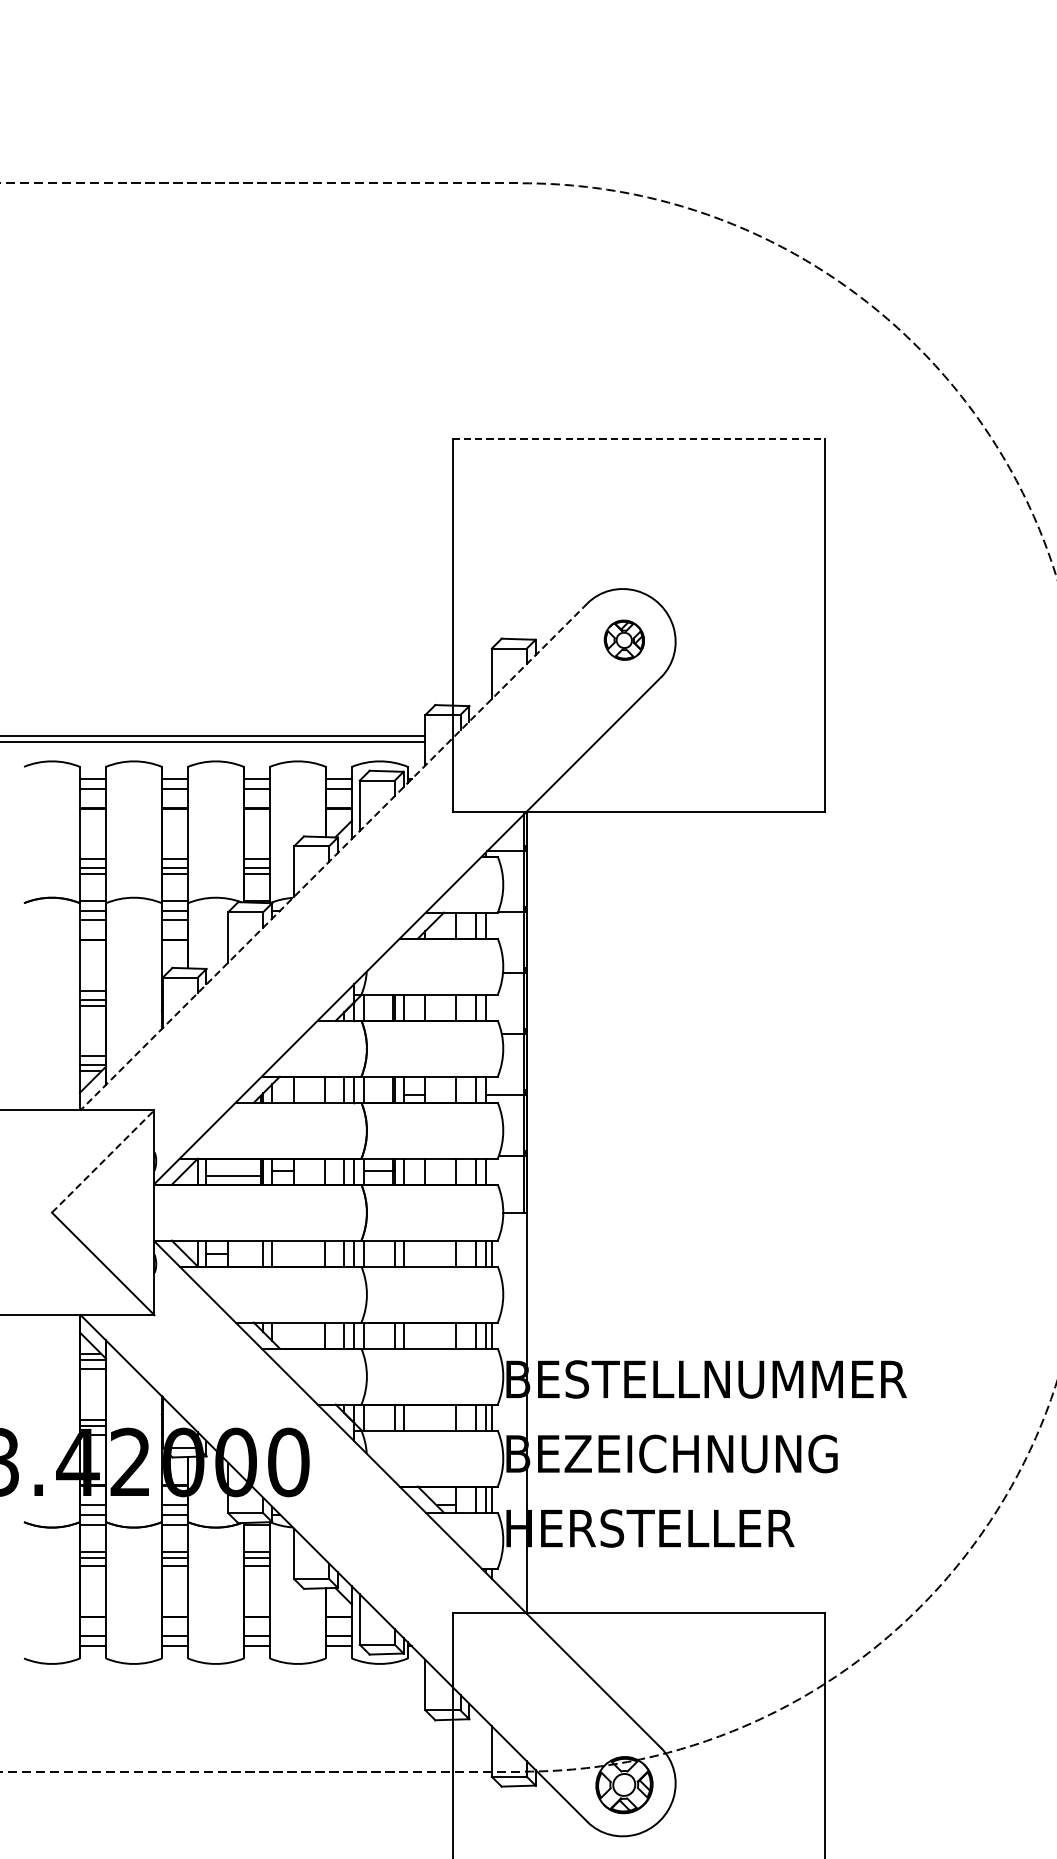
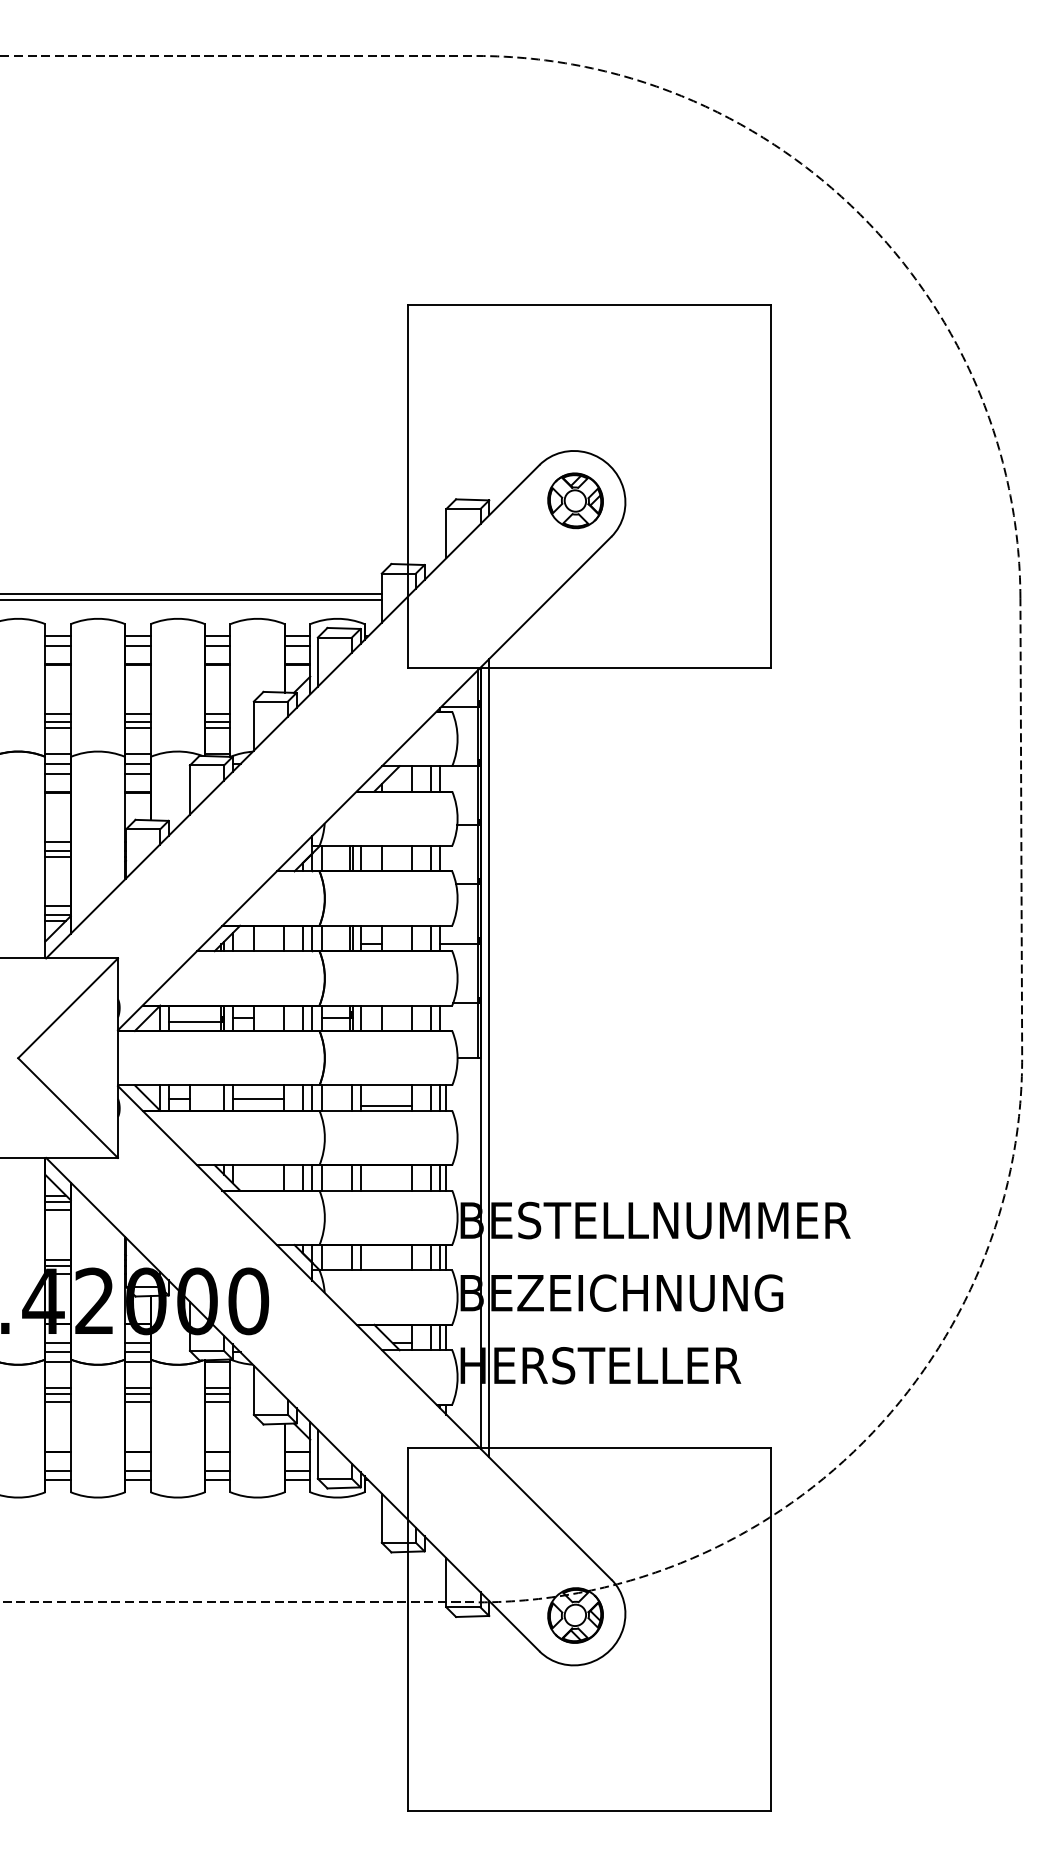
line: (639, 439) -> (590, 305), dashed -> solid
part: (624, 639) -> (575, 500), size x1.43
line: (333, 856) -> (292, 711), dashed -> solid
line: (103, 1161) -> (68, 1008), dashed -> solid
line: (536, 1212) -> (489, 1058), added
line: (298, 1254) -> (258, 1098), added
line: (429, 1262) -> (385, 1106), added

